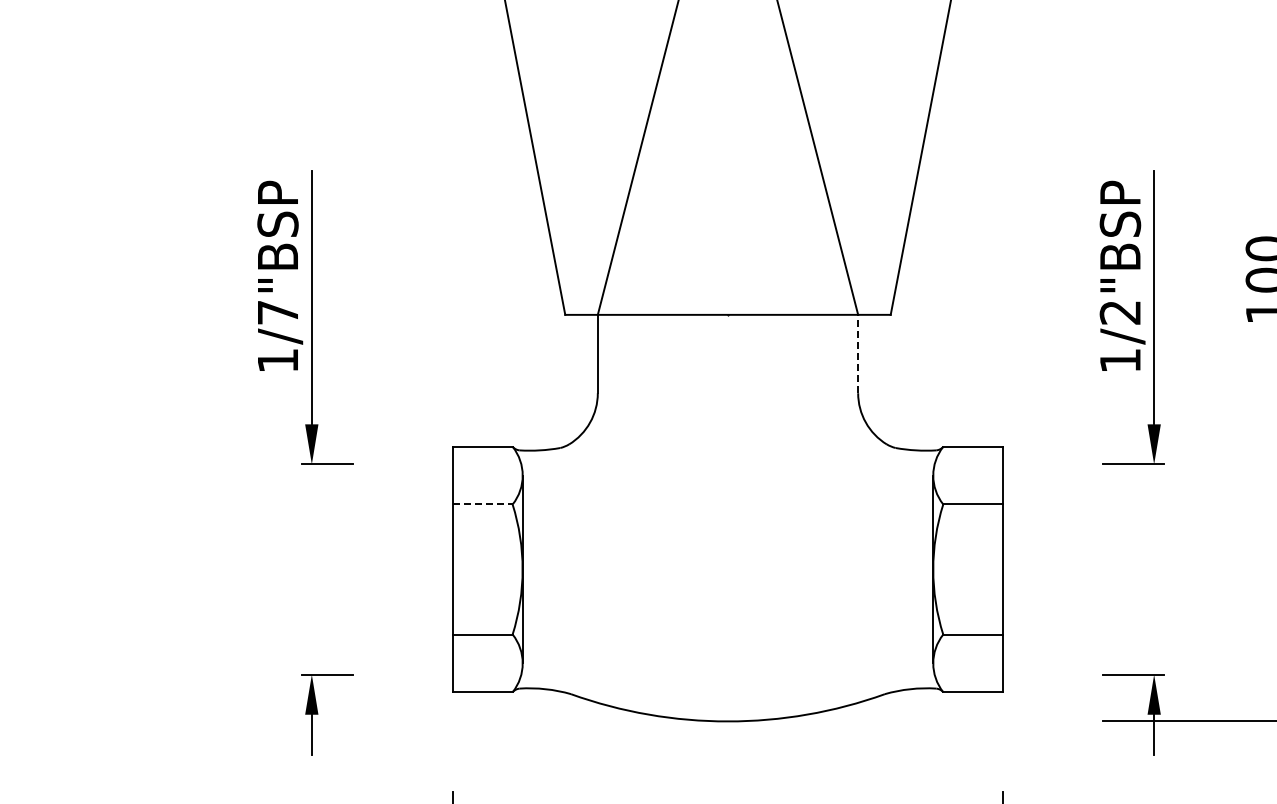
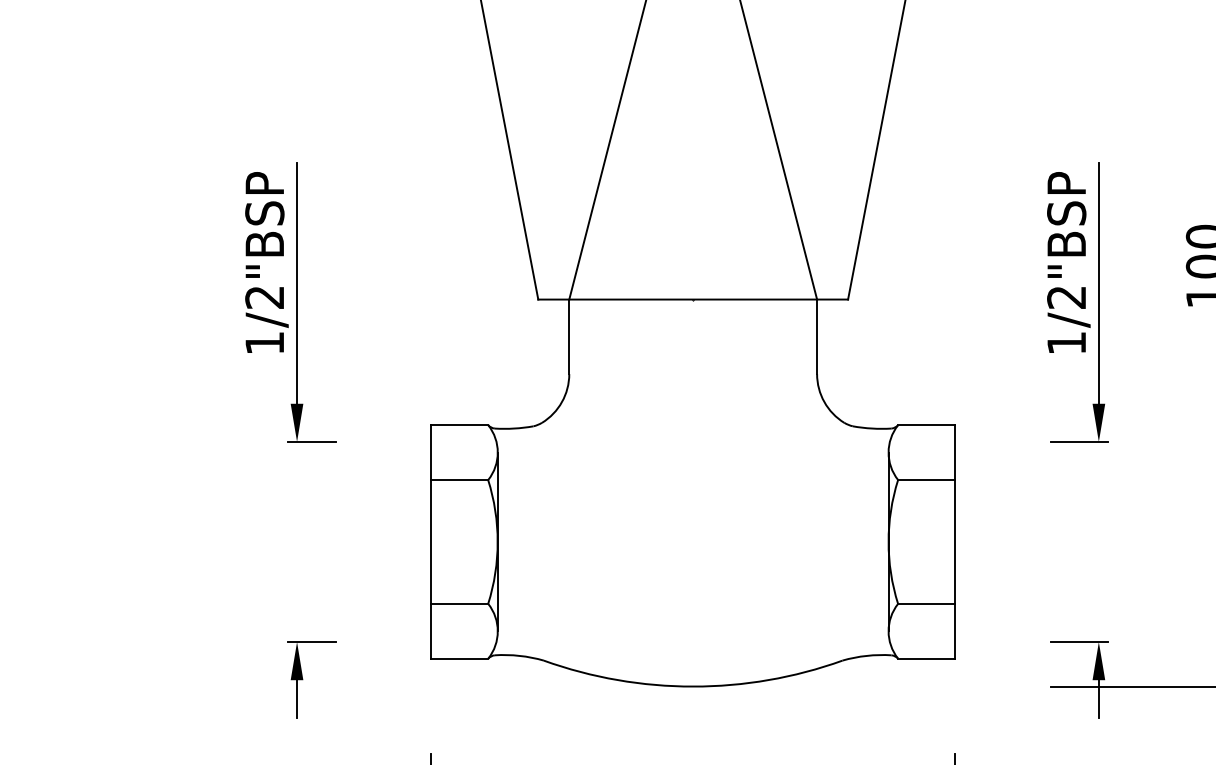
text: (277, 312) -> (264, 297), 1/7"BSP -> 1/2"BSP
line: (858, 353) -> (817, 336), dashed -> solid
line: (483, 504) -> (460, 480), dashed -> solid

